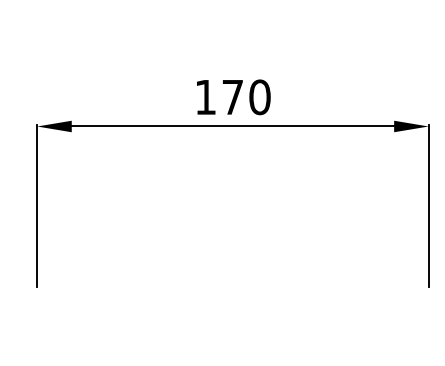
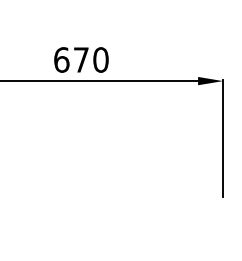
text: (205, 97) -> (61, 60), 170 -> 670

